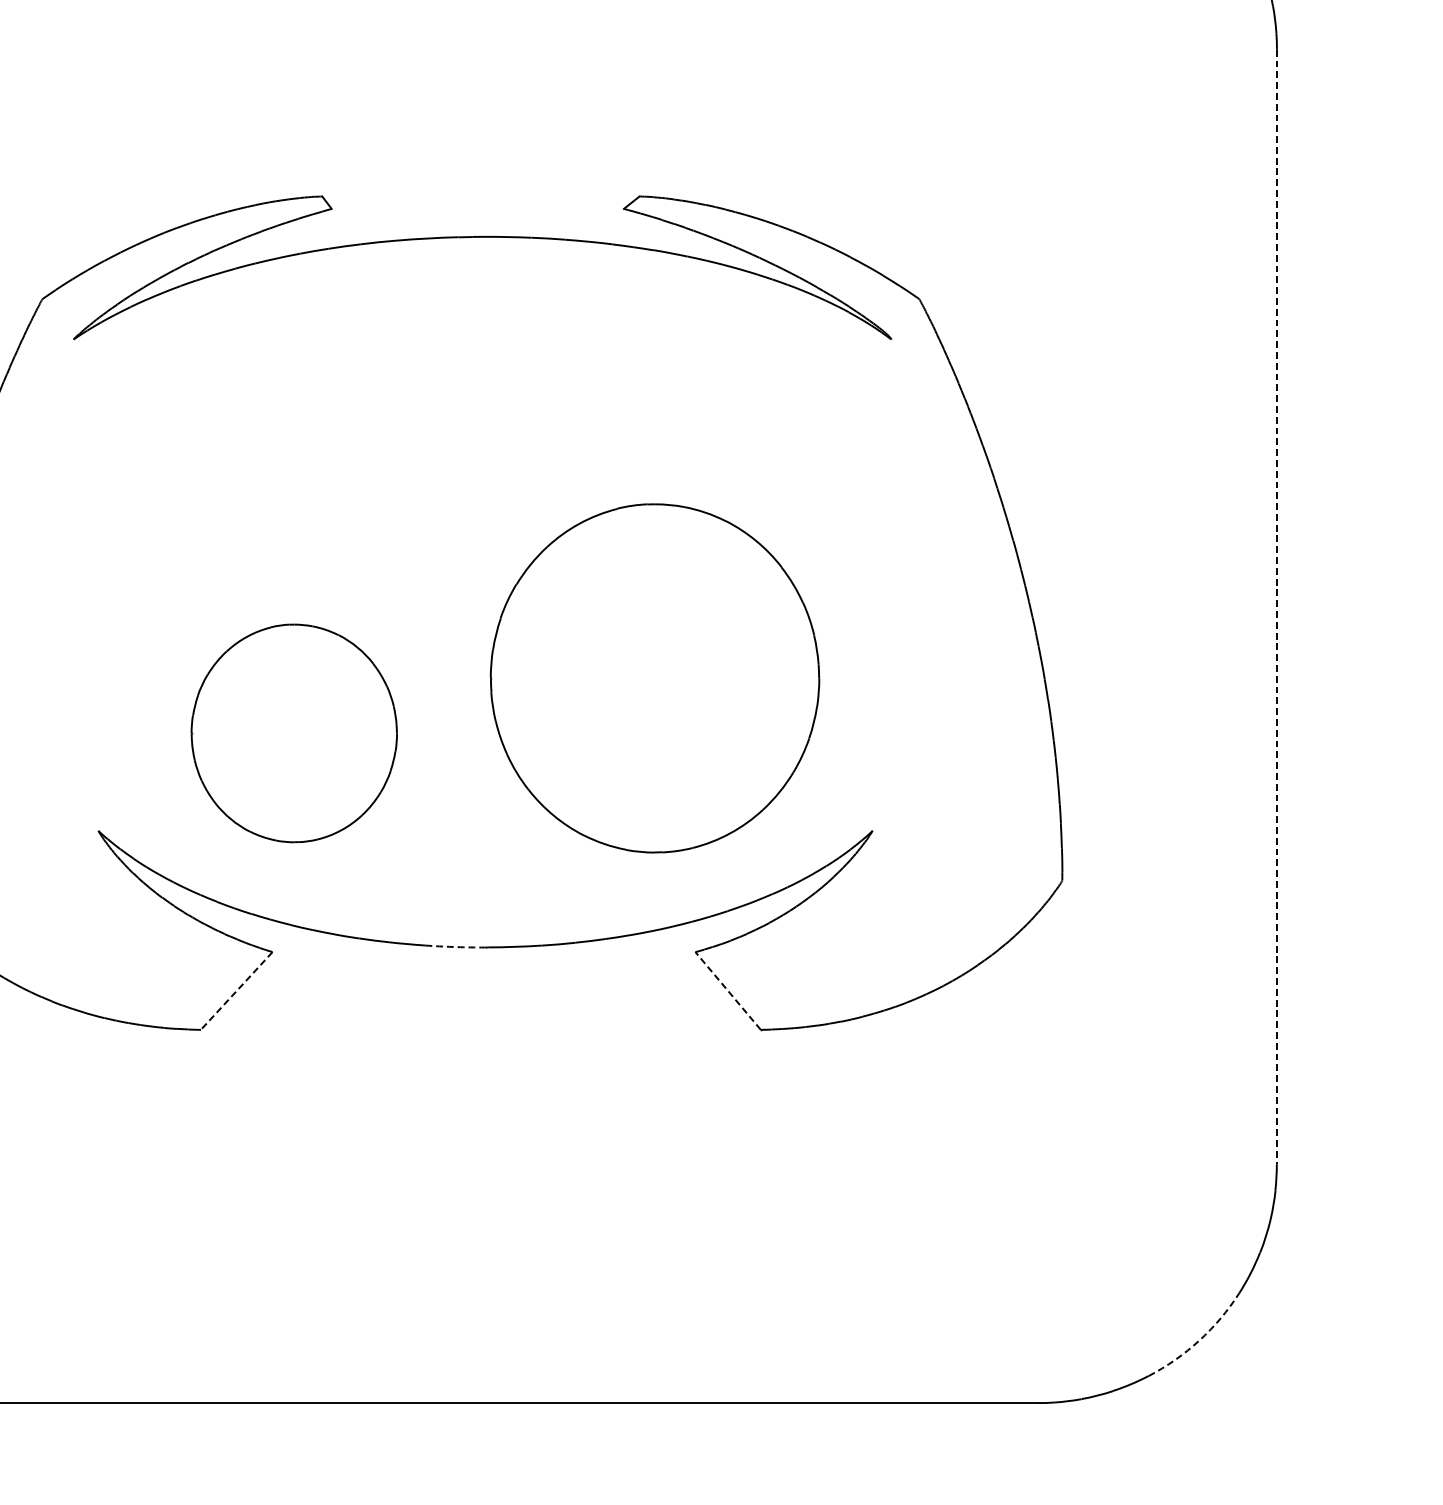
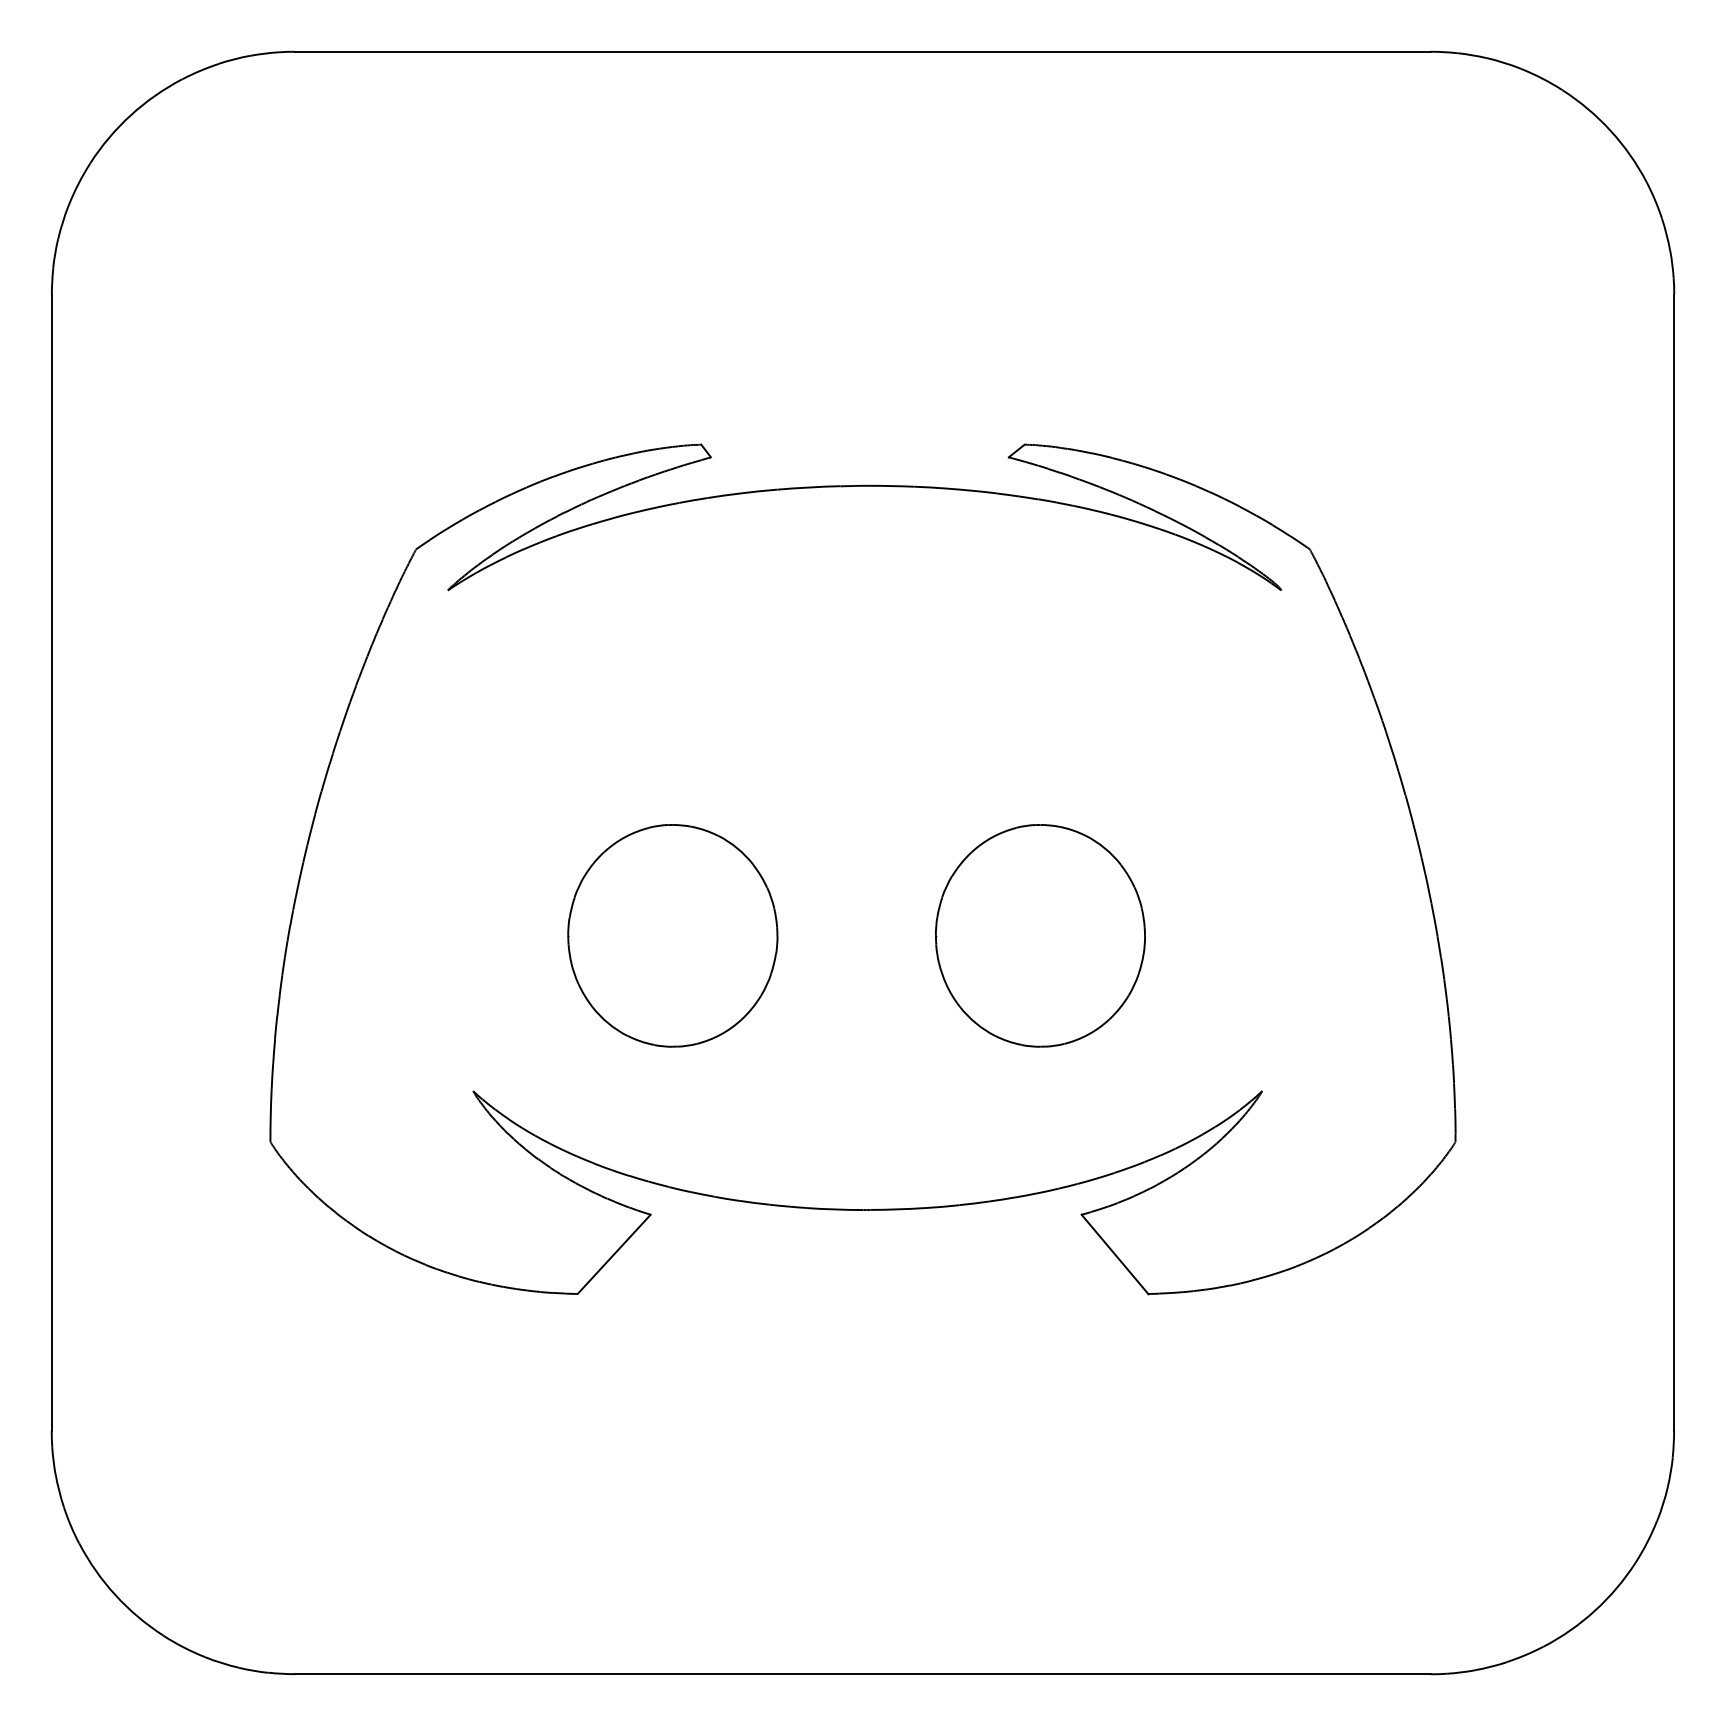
line: (1277, 606) -> (1674, 862), dashed -> solid
part: (655, 678) -> (1040, 935), size x0.62
part: (293, 733) -> (672, 935), moved
arc: (452, 946) -> (834, 1209), dashed -> solid
line: (237, 991) -> (614, 1254), dashed -> solid
line: (727, 991) -> (1114, 1254), dashed -> solid
arc: (1199, 1340) -> (1595, 1610), dashed -> solid

